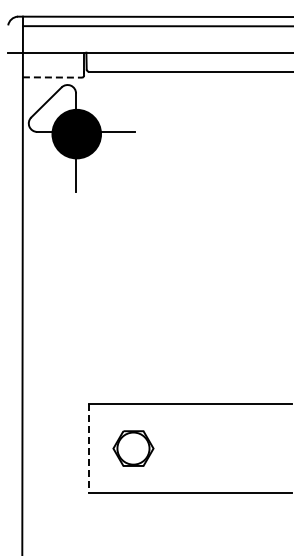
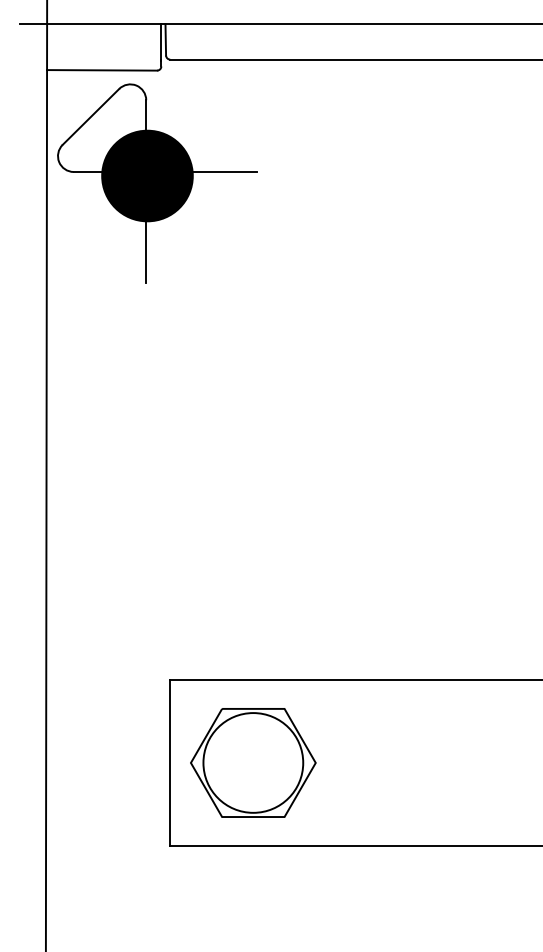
line: (52, 77) -> (102, 70), dashed -> solid
line: (88, 448) -> (169, 762), dashed -> solid
part: (133, 448) -> (253, 762), size x1.67

